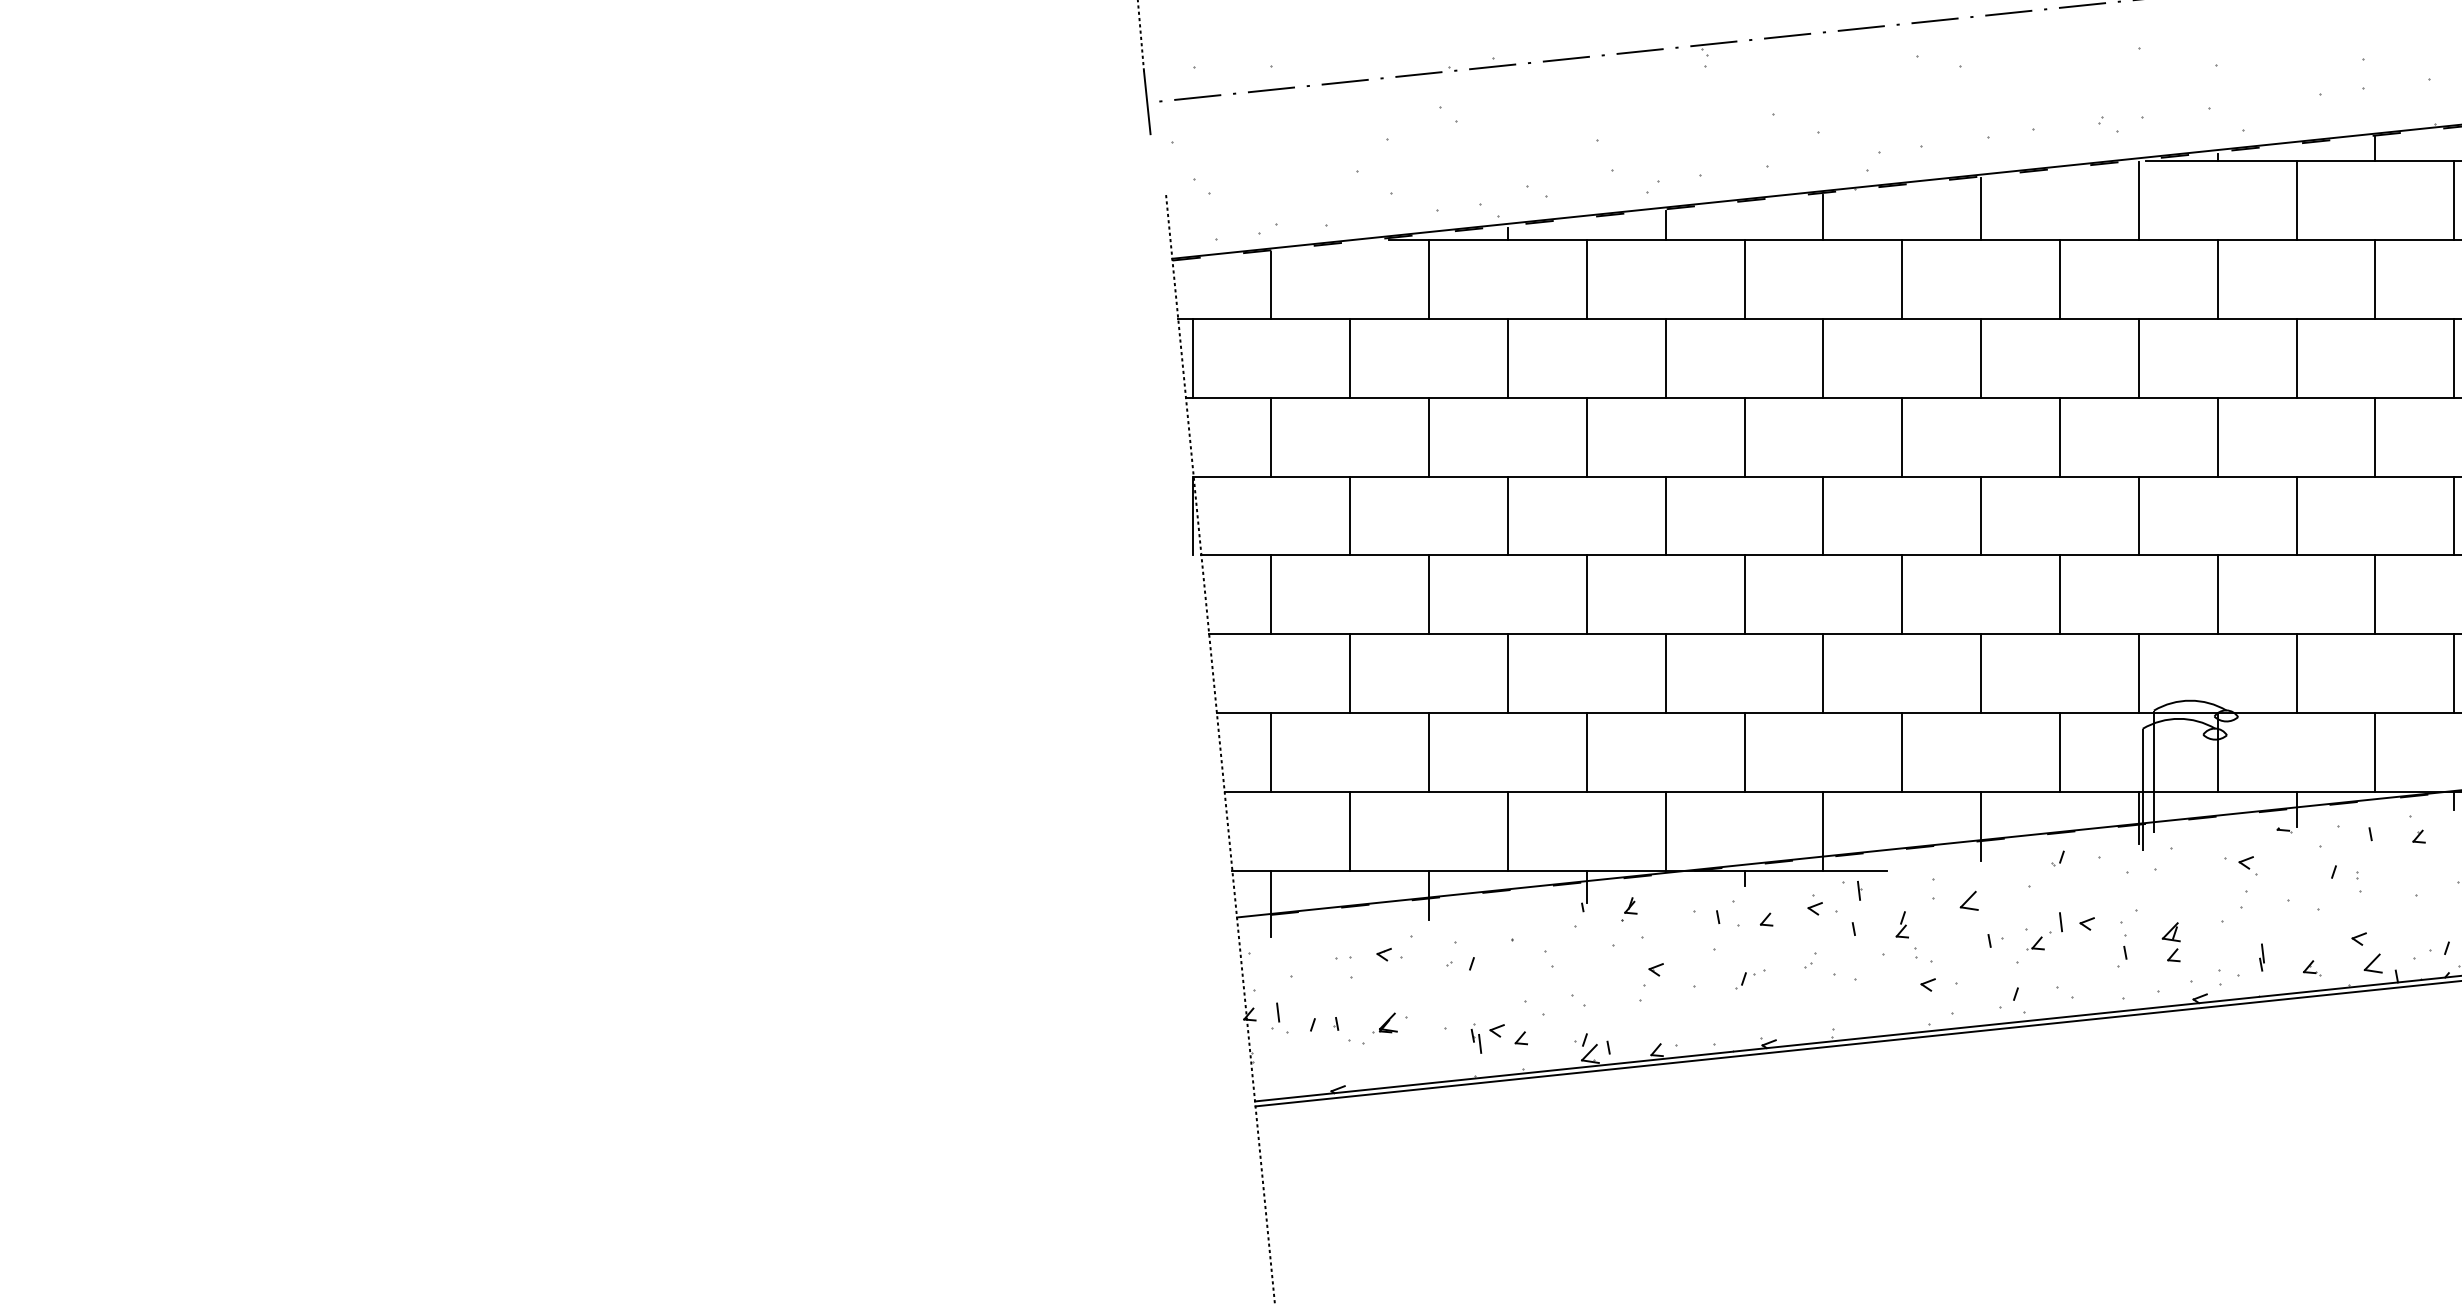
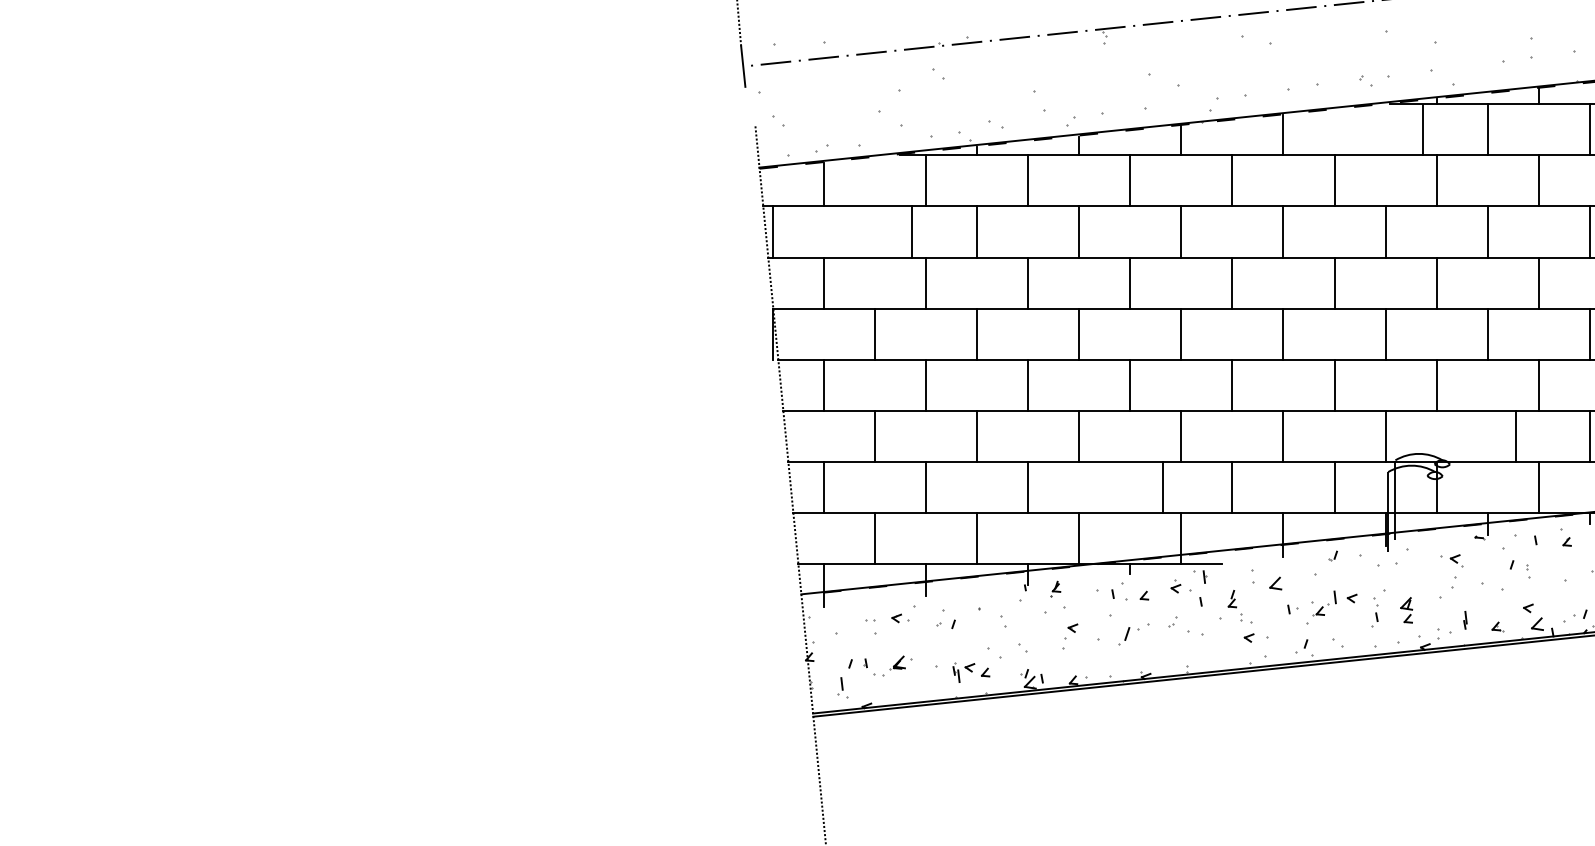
line: (2138, 199) -> (1422, 129), moved
line: (1349, 357) -> (911, 231), moved
line: (2296, 672) -> (1515, 435), moved
line: (1745, 752) -> (1163, 487), moved
part: (1749, 979) -> (1133, 634), size x1.6
part: (1278, 1018) -> (842, 687), moved

